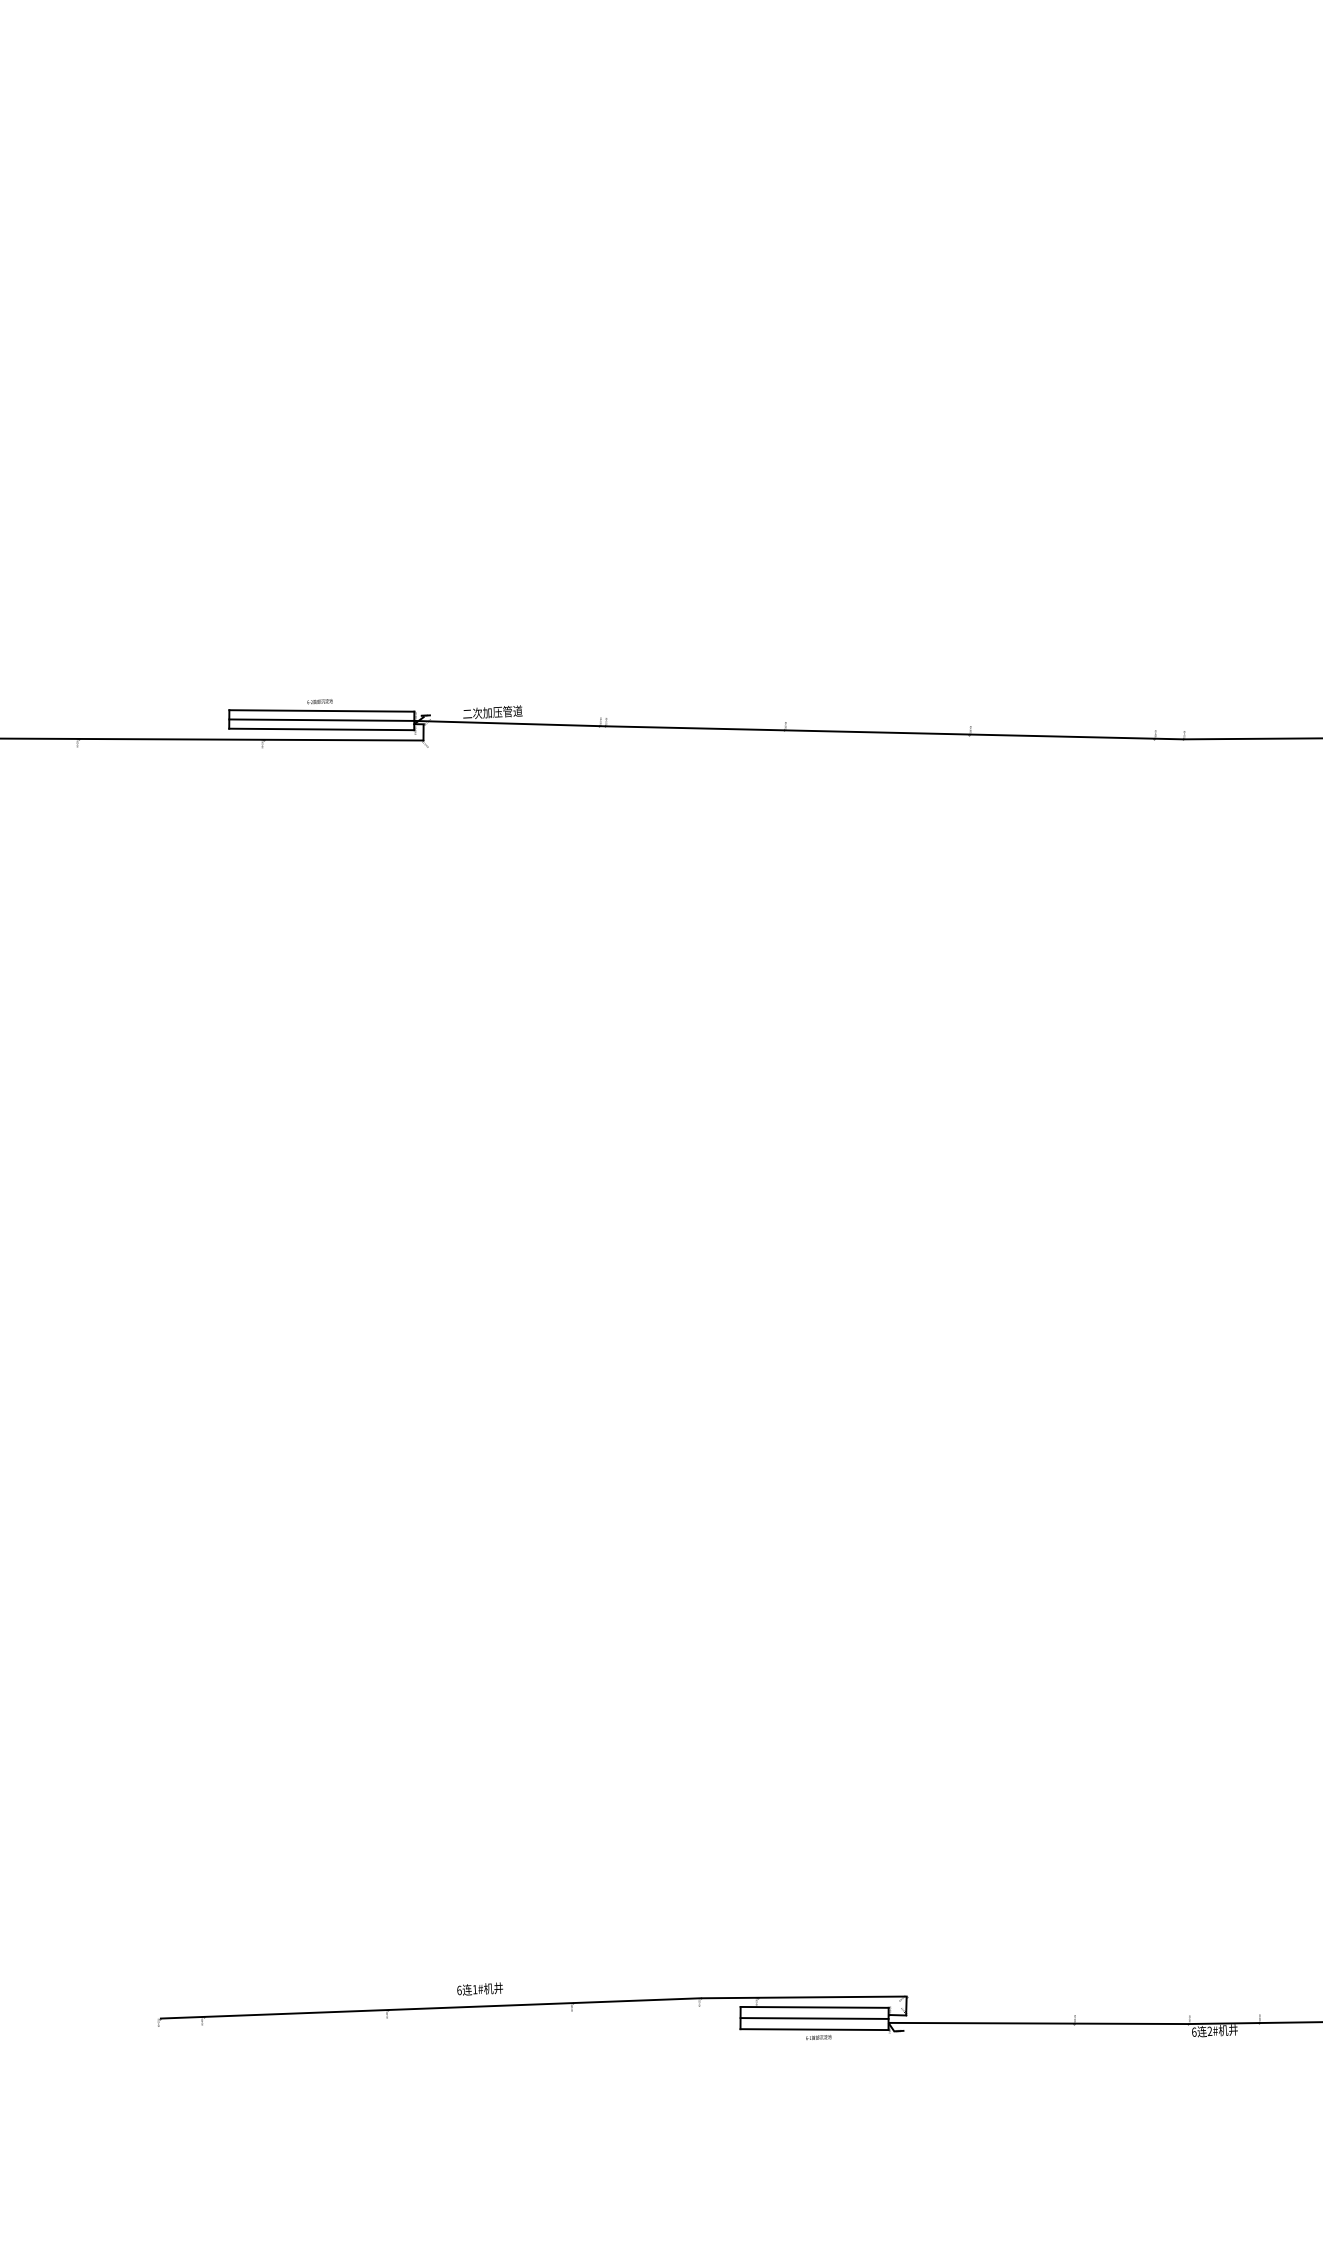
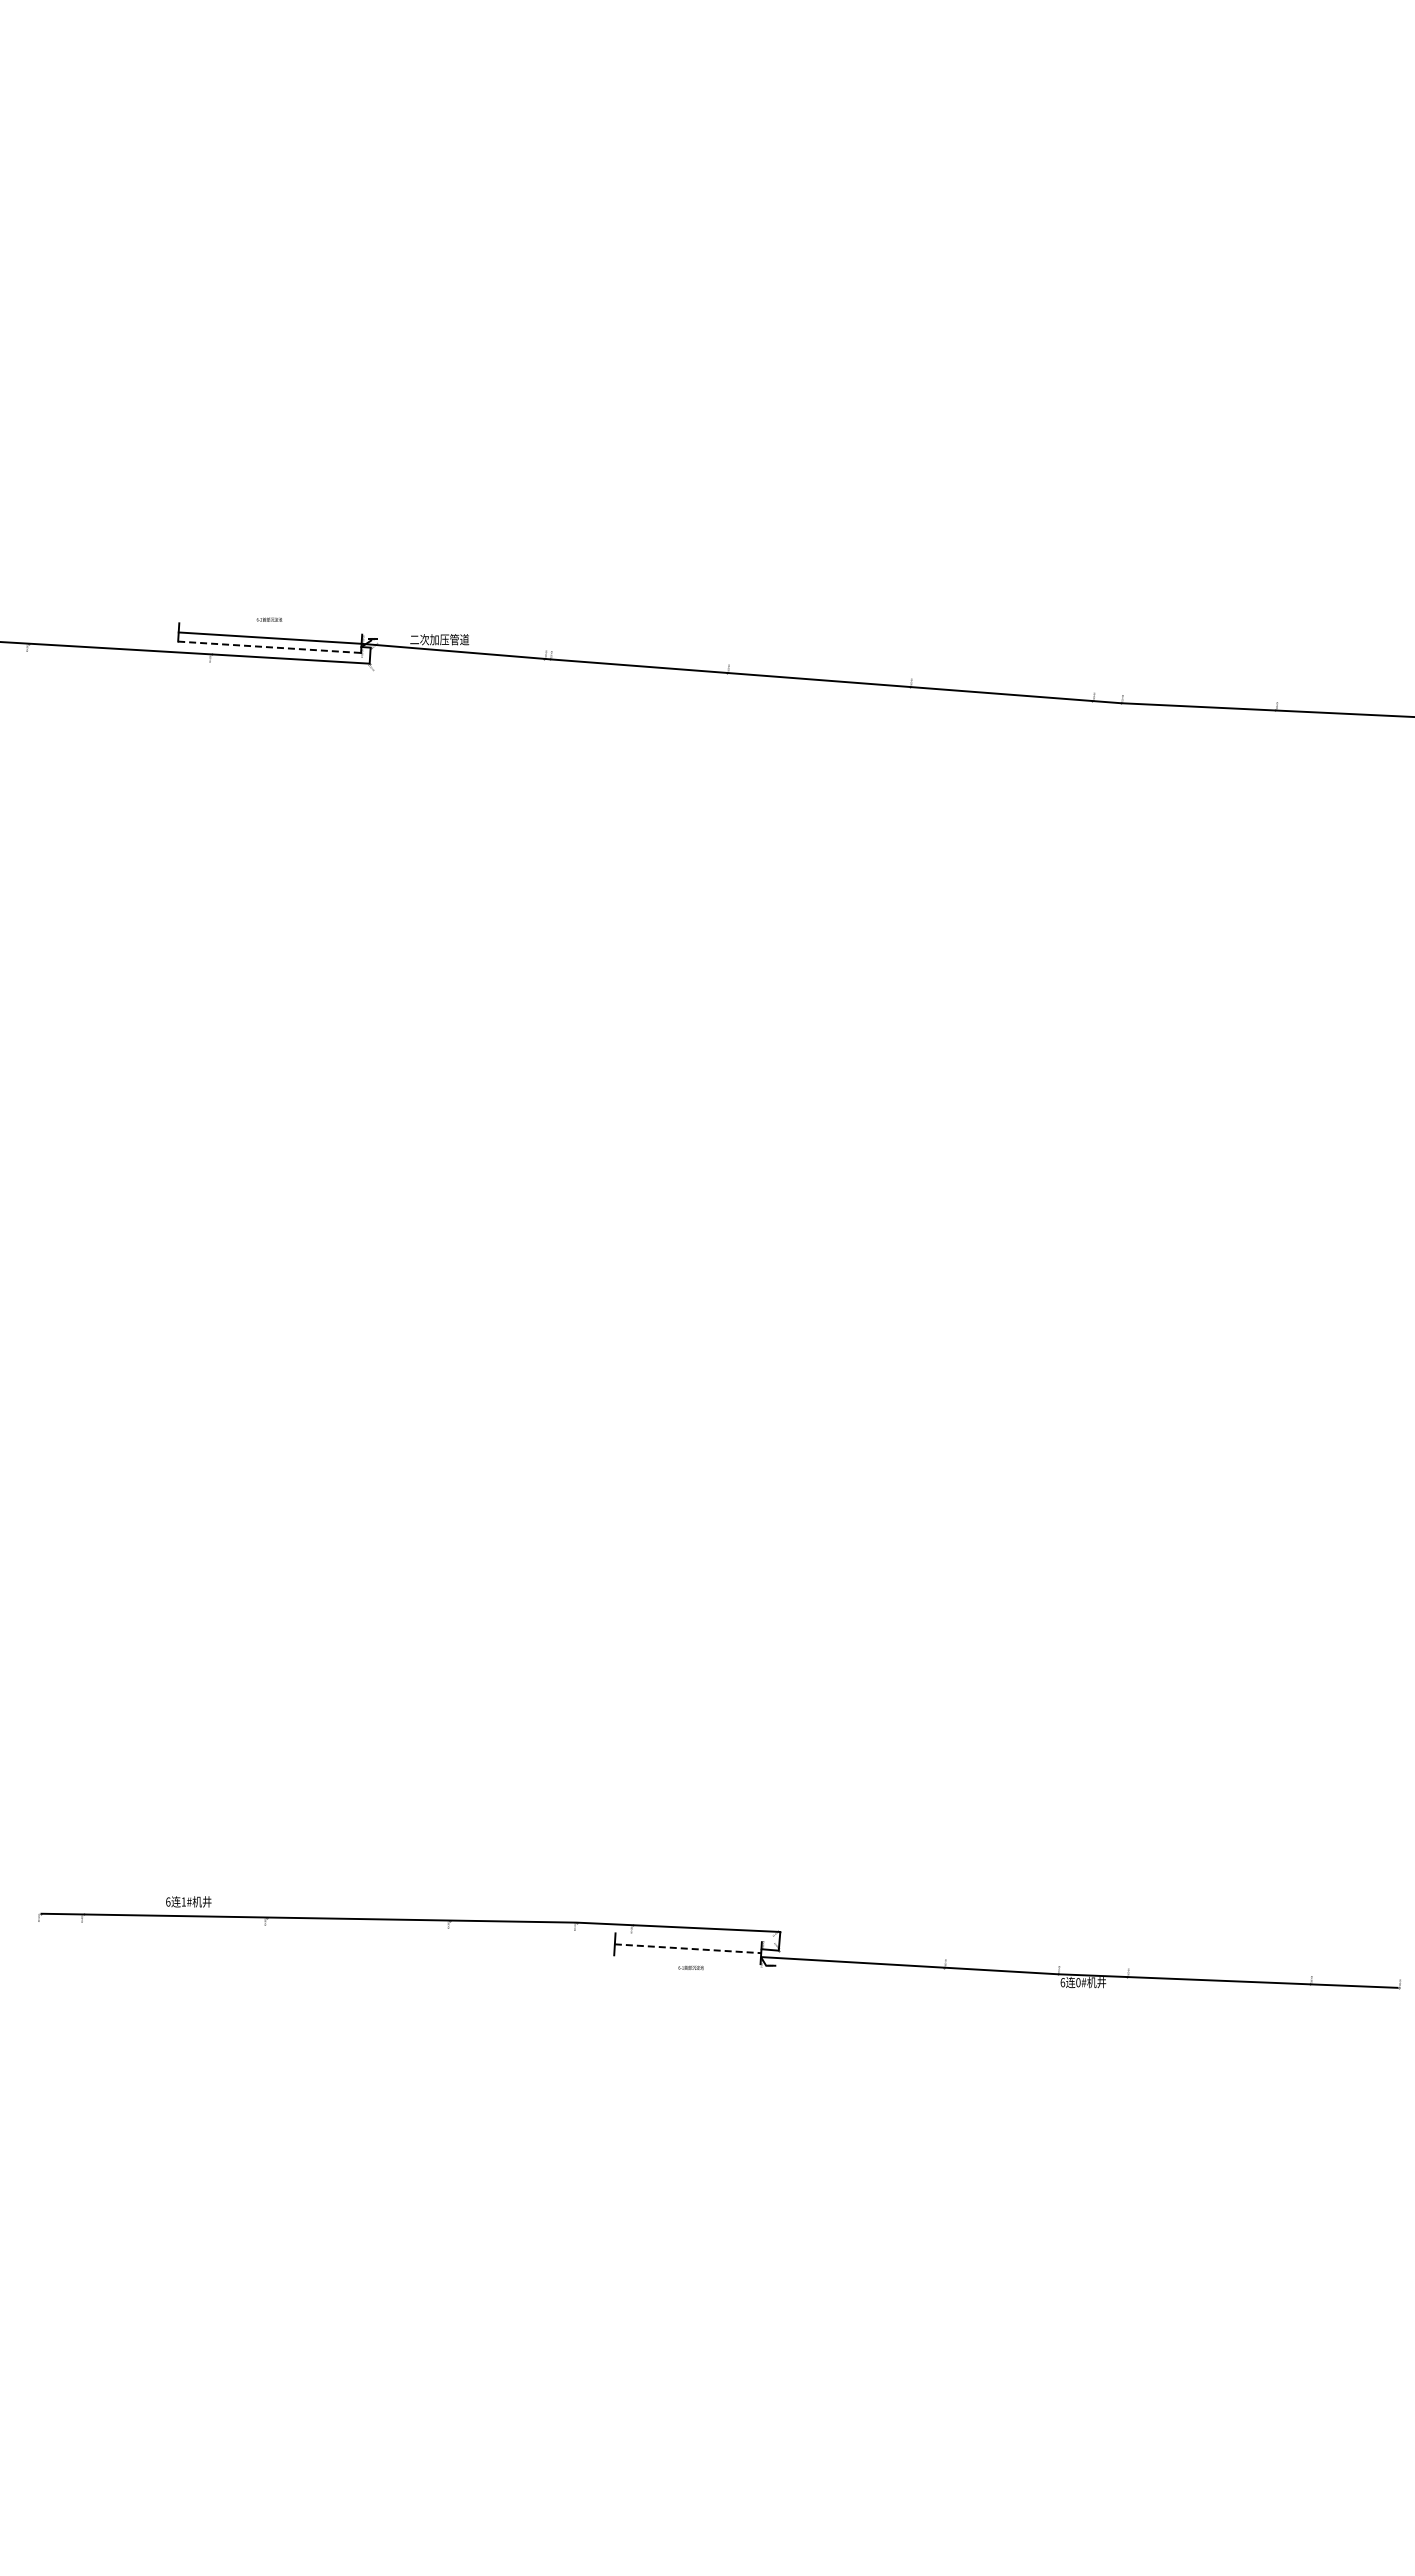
line: (321, 710) -> (270, 628), removed
line: (321, 729) -> (269, 647), solid -> dashed
text: (479, 1988) -> (188, 1901), moved
line: (814, 2007) -> (688, 1937), removed
line: (815, 2018) -> (688, 1948), solid -> dashed
line: (814, 2029) -> (687, 1959), removed
text: (1209, 2031) -> (1078, 1982), 2# -> 0#

